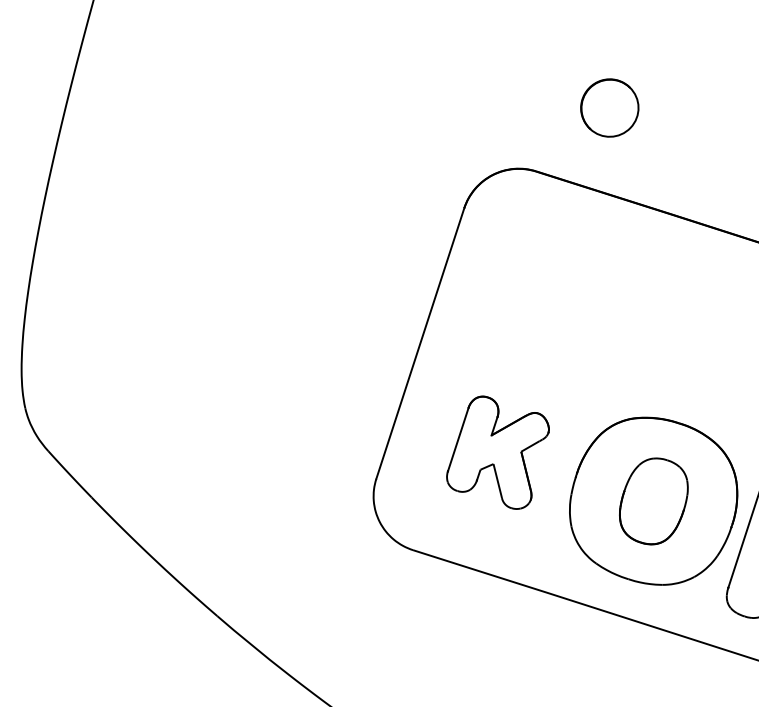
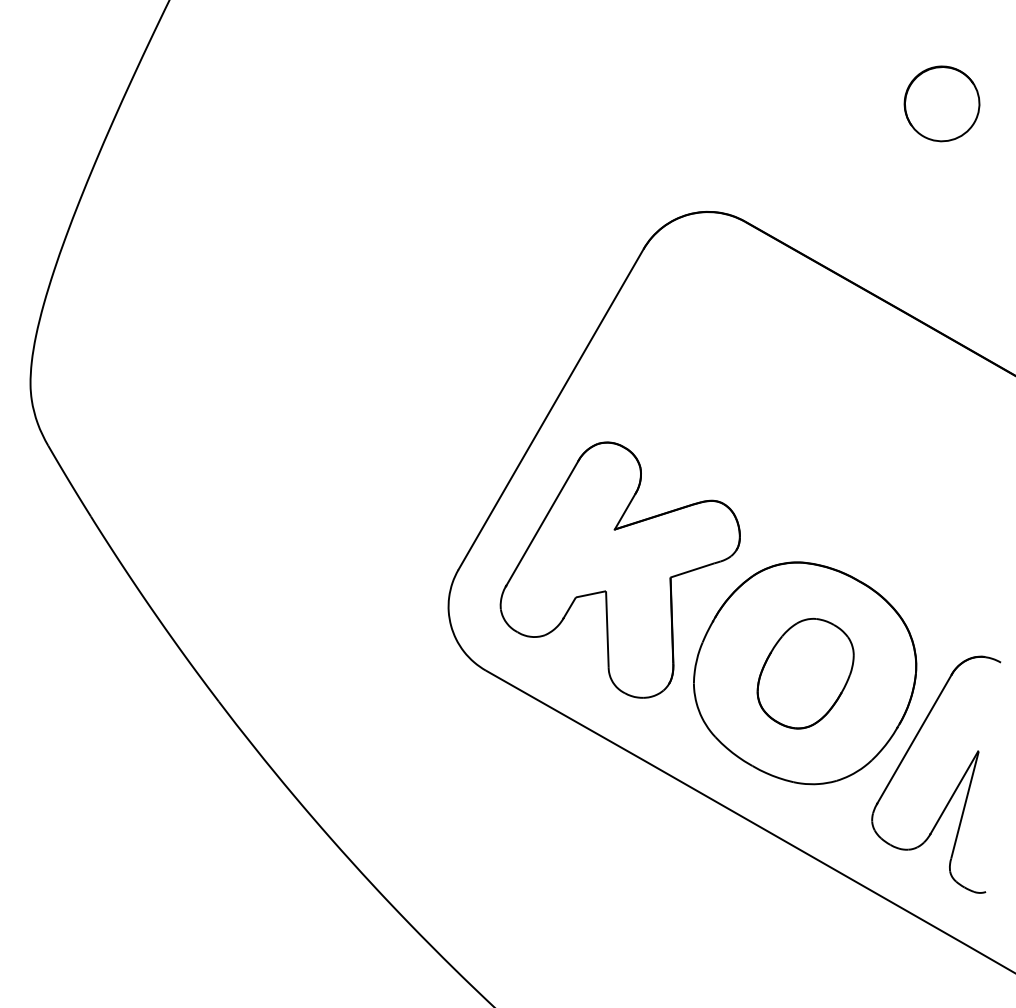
part: (609, 107) -> (941, 103), moved
part: (497, 452) -> (619, 569), size x1.67

